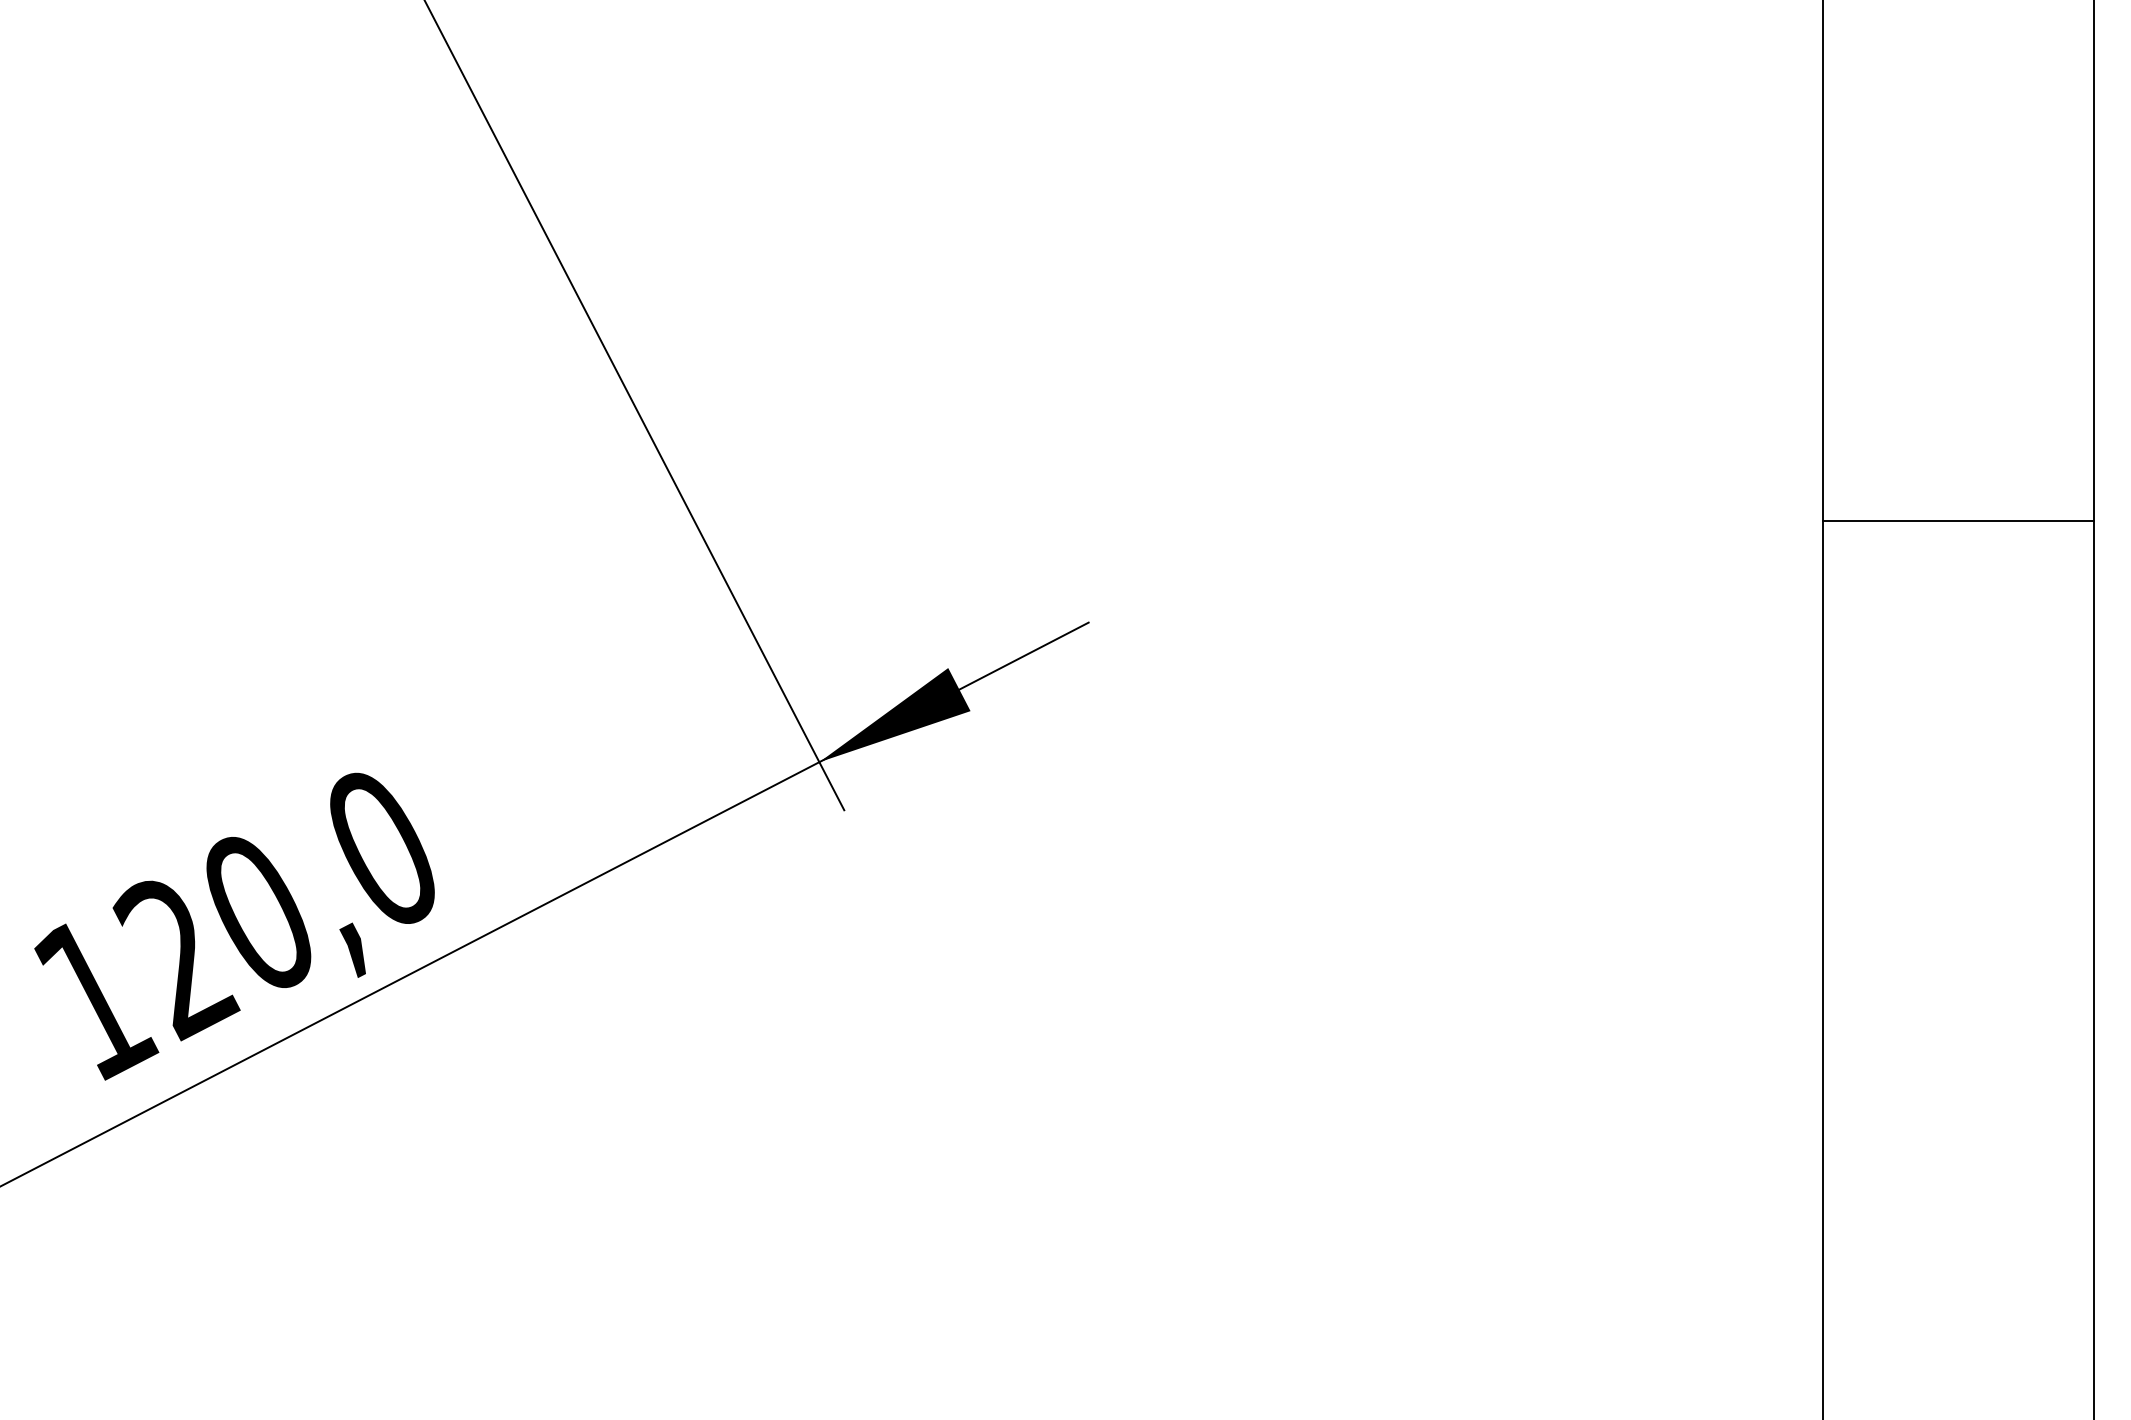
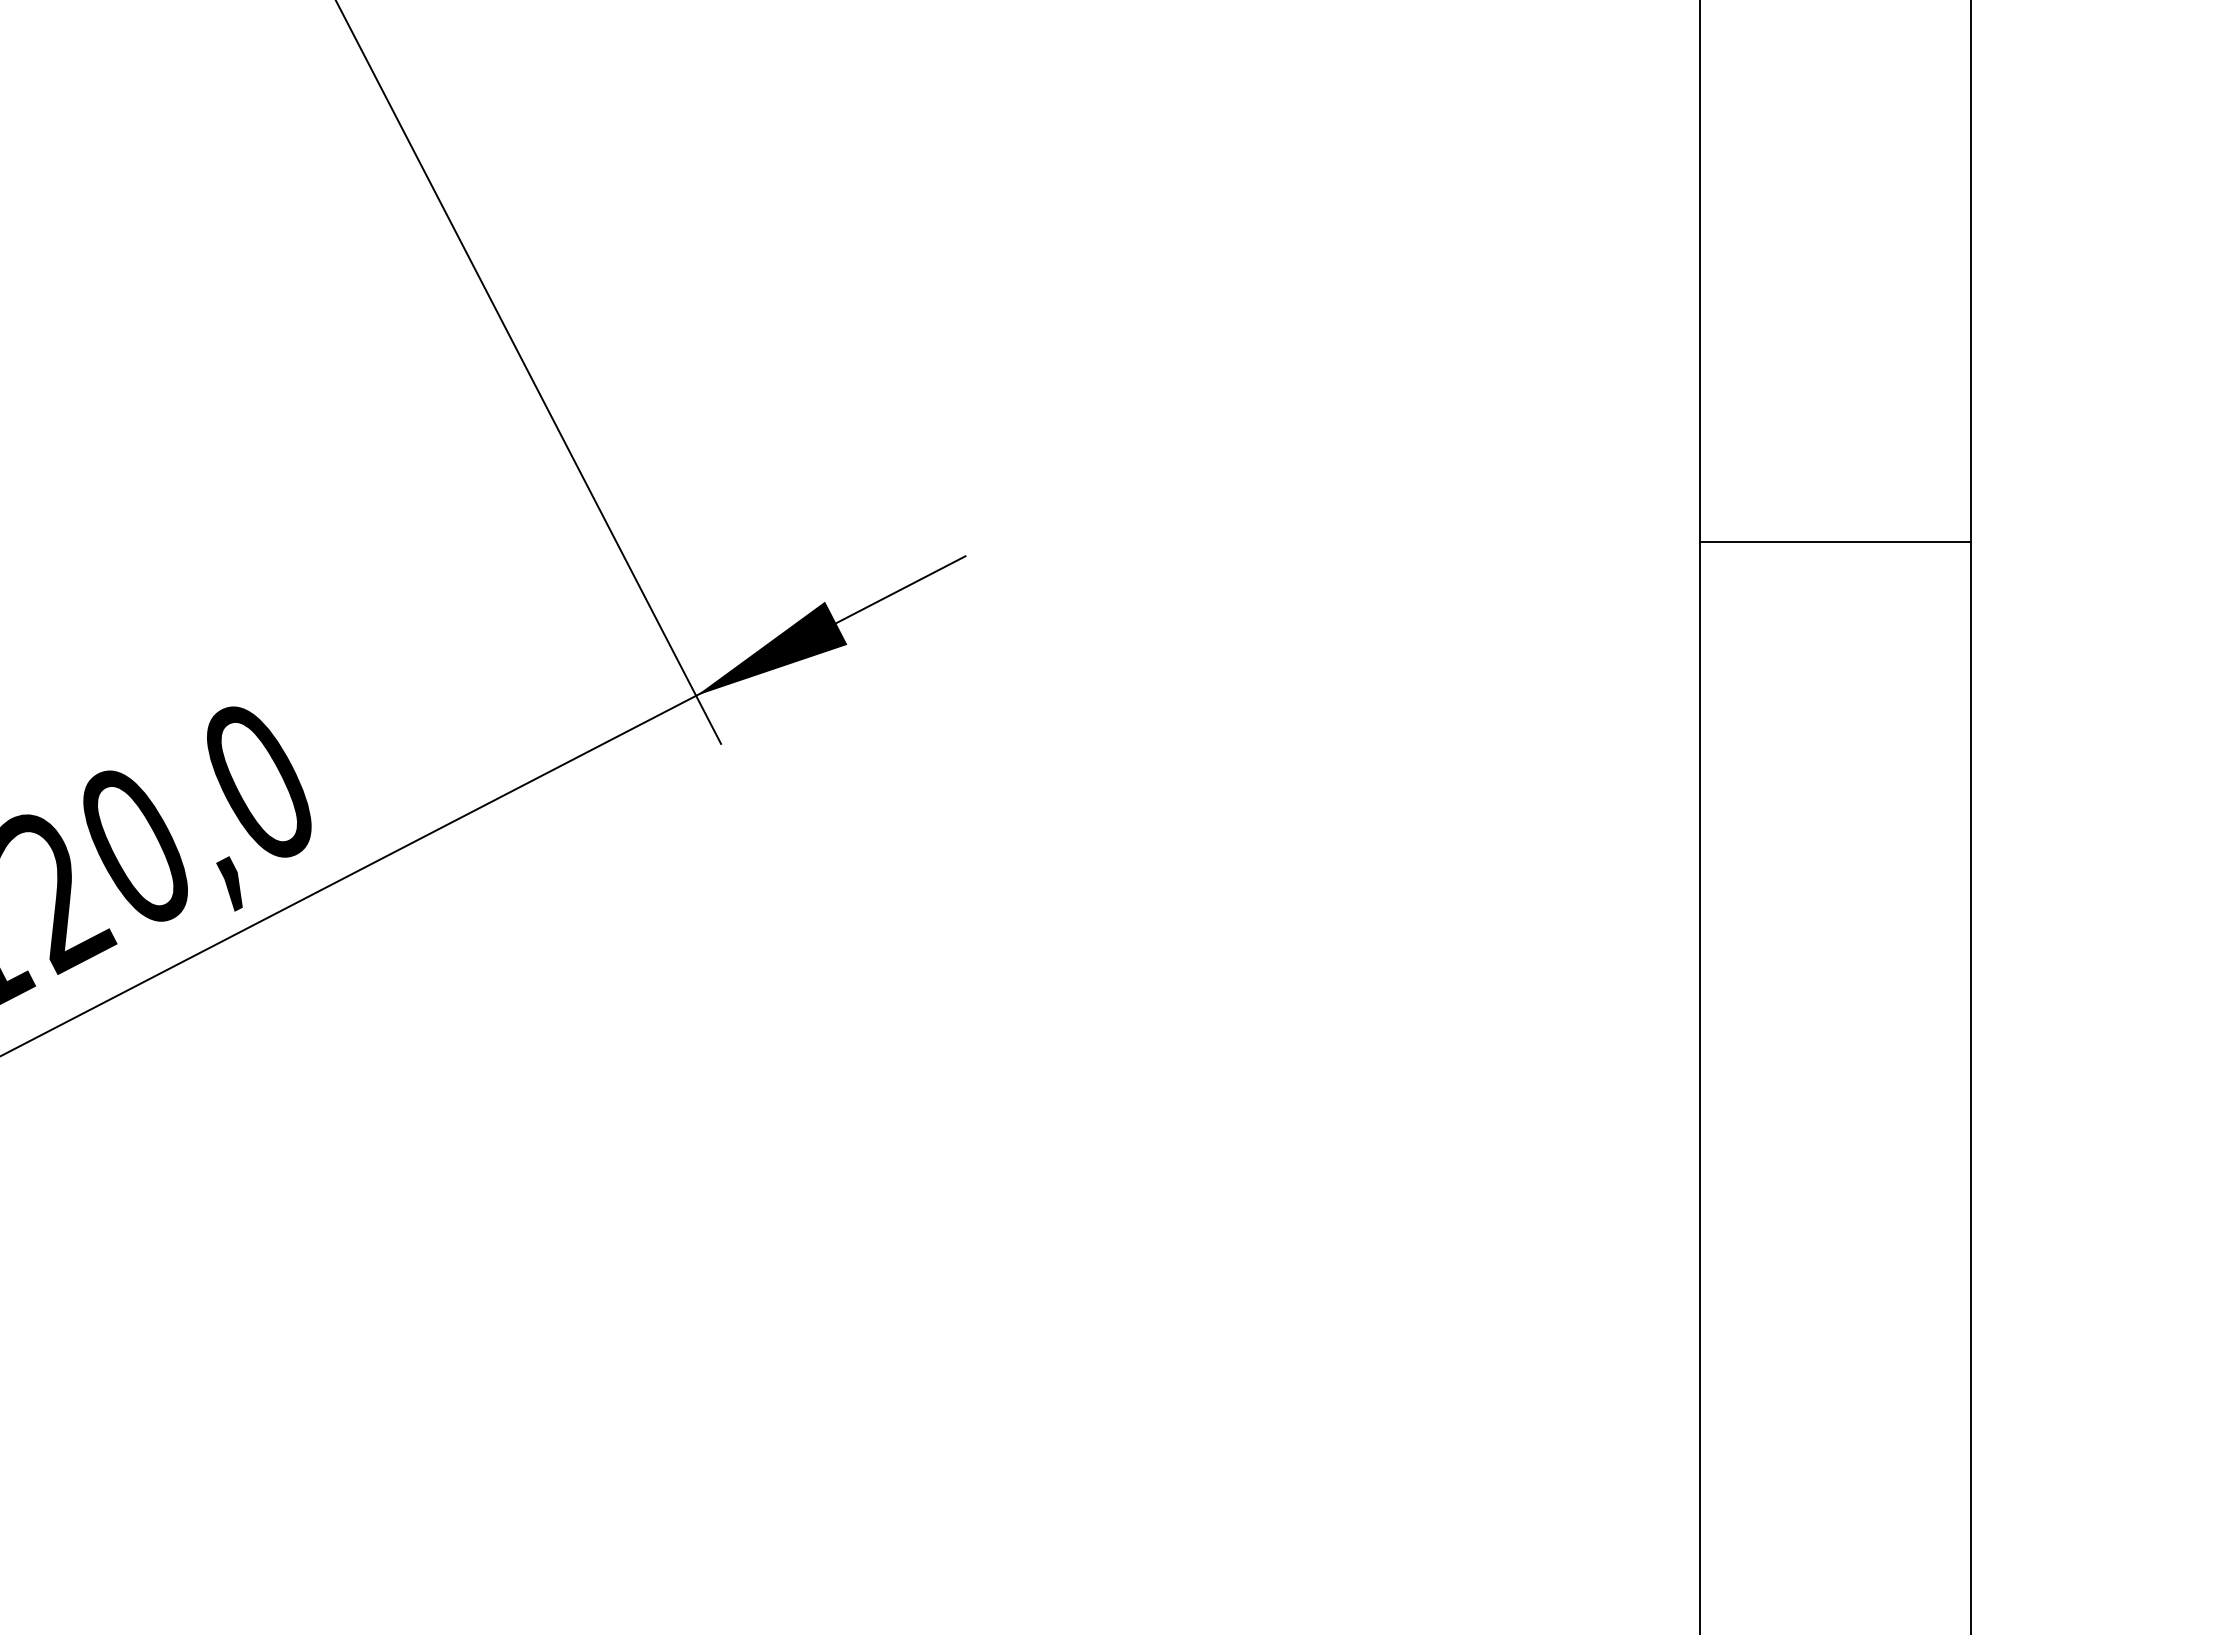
line: (1957, 520) -> (1834, 542), moved

